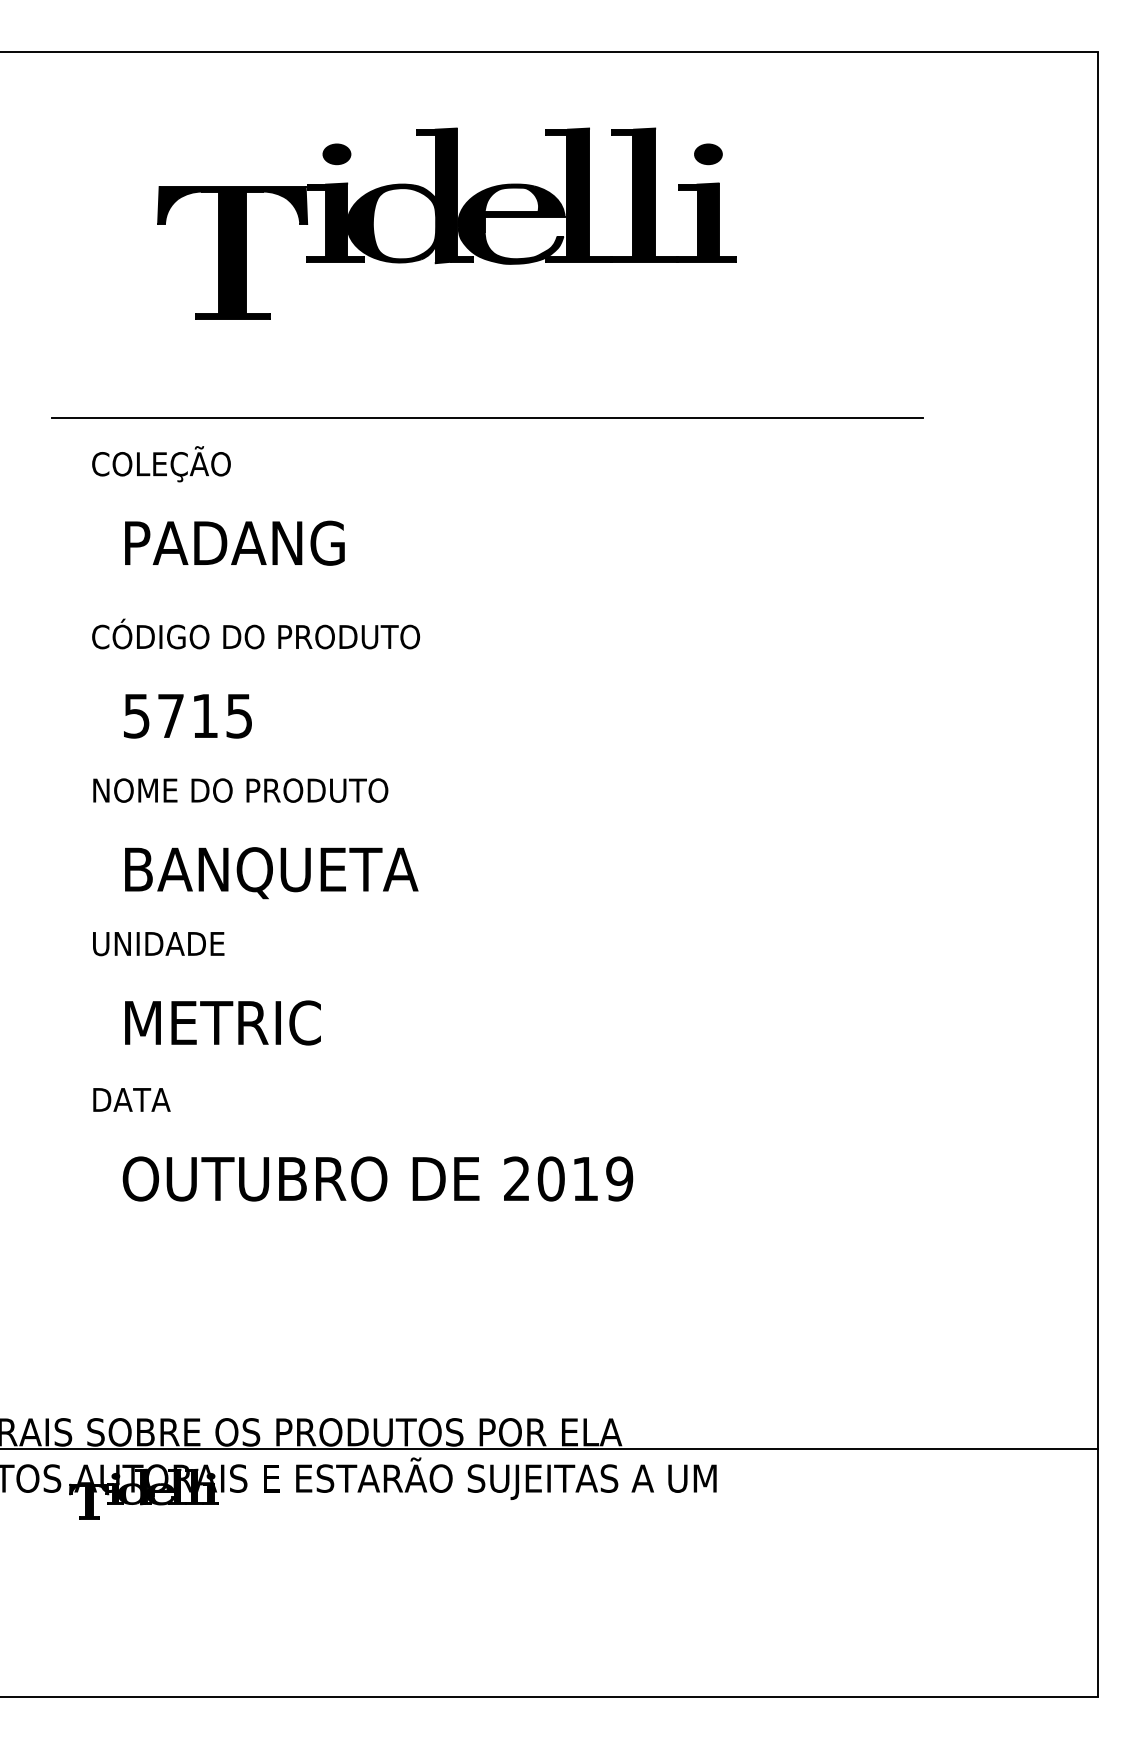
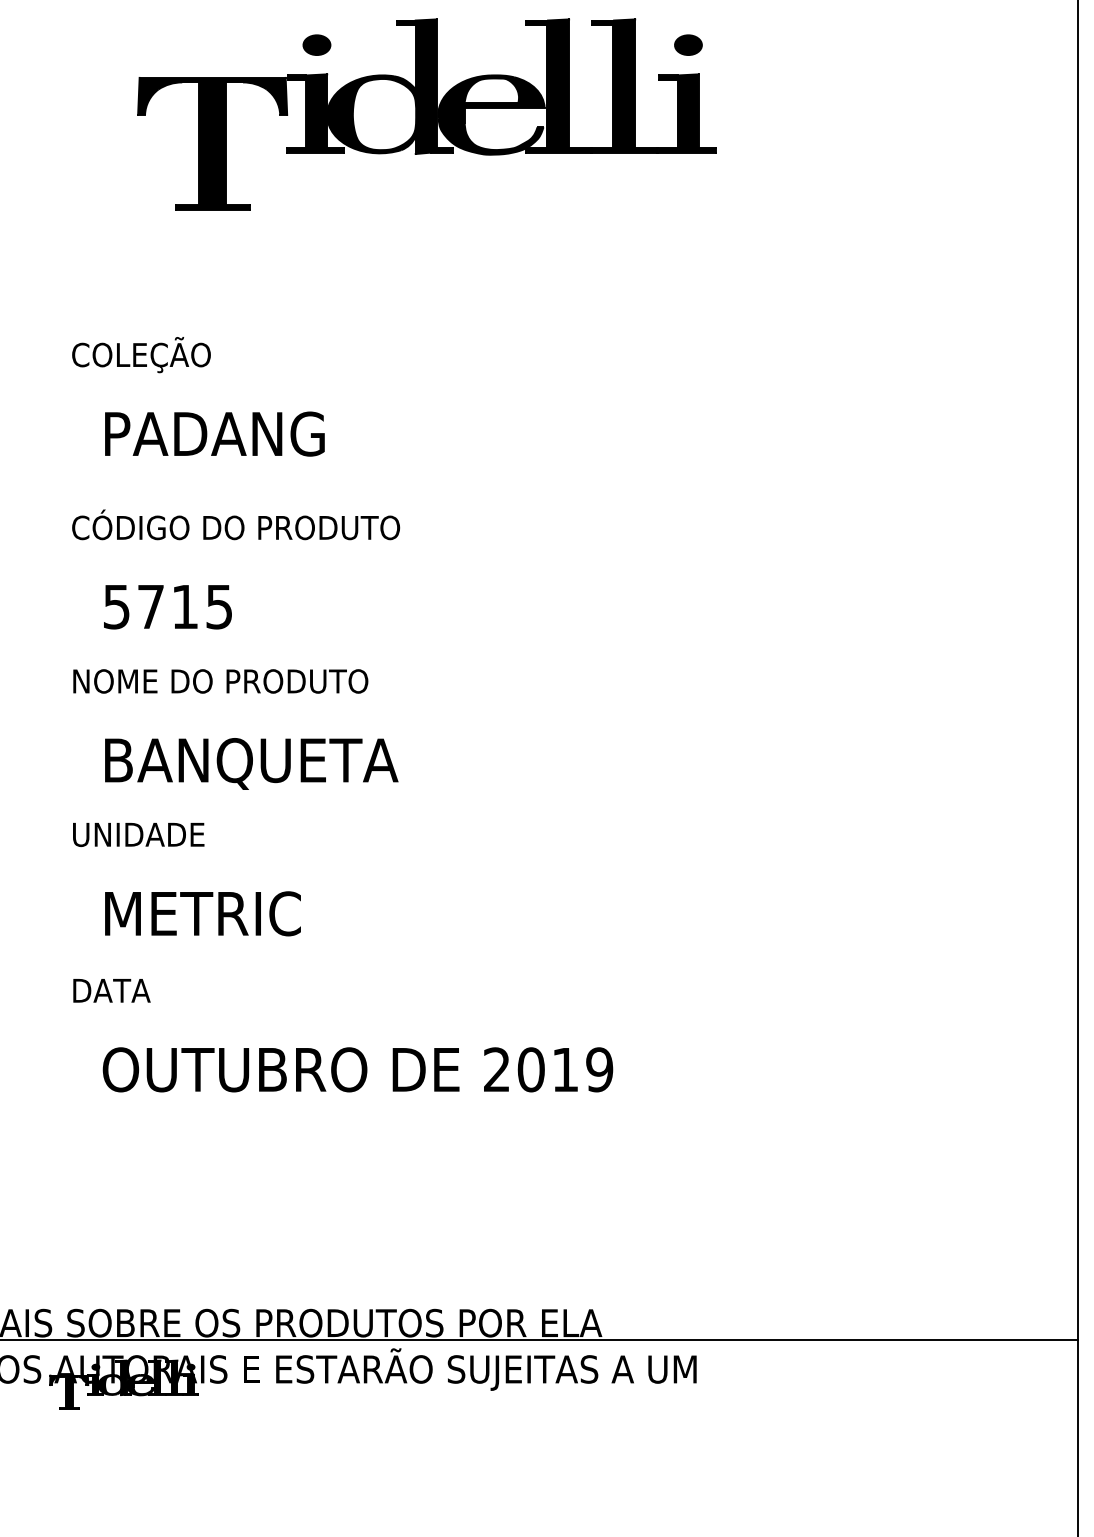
line: (487, 417) -> (467, 308), removed

